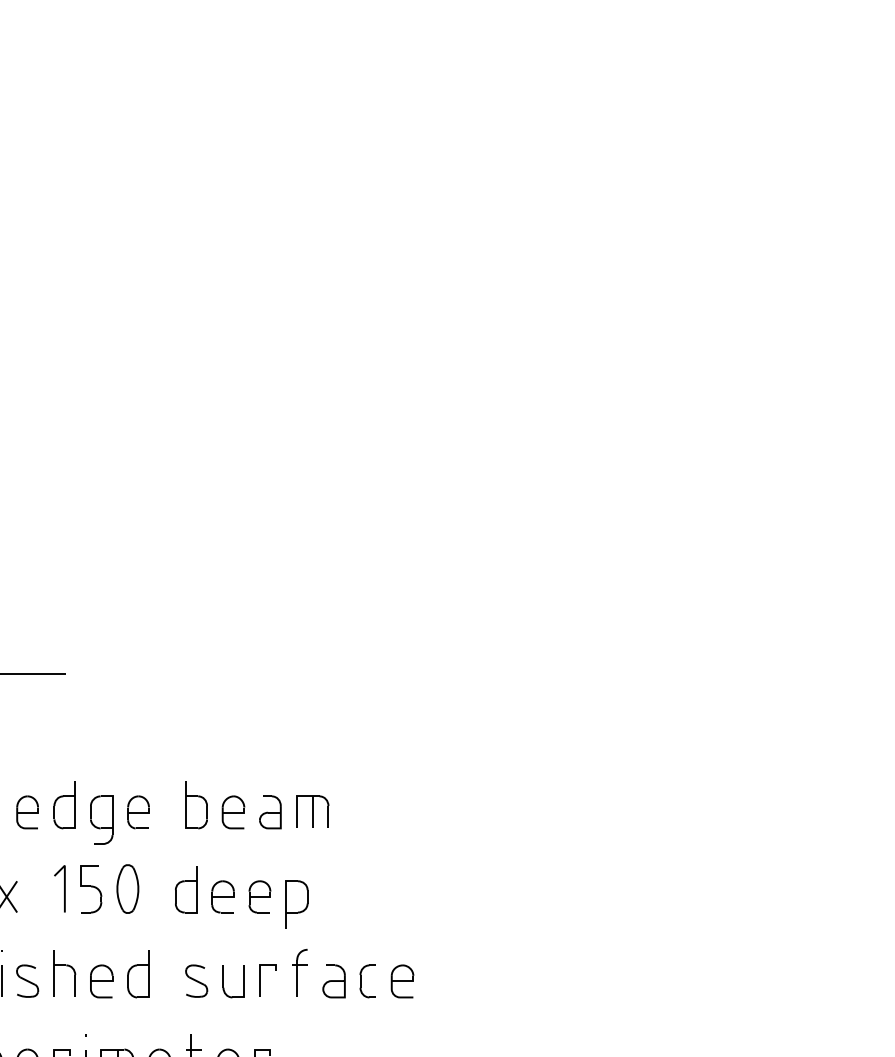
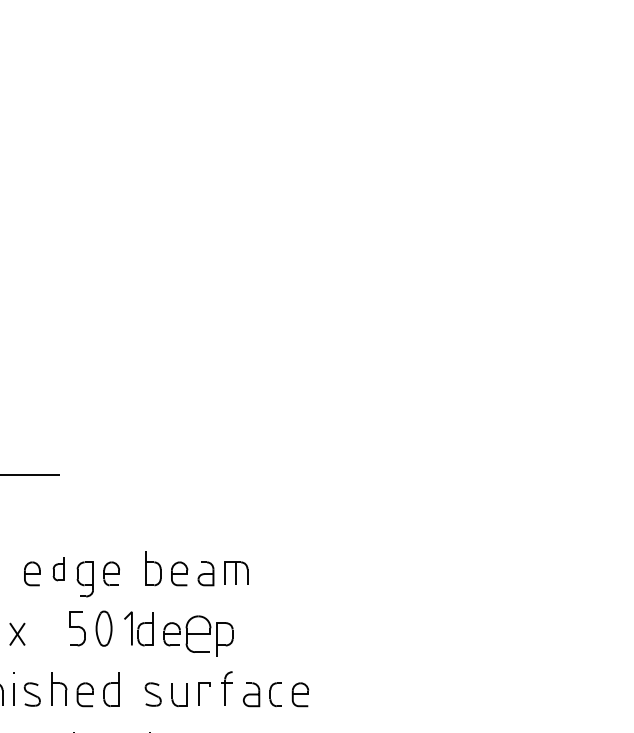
part: (64, 805) -> (58, 568), size x0.7
line: (64, 888) -> (131, 628), moved
part: (259, 896) -> (198, 634), size x1.6

